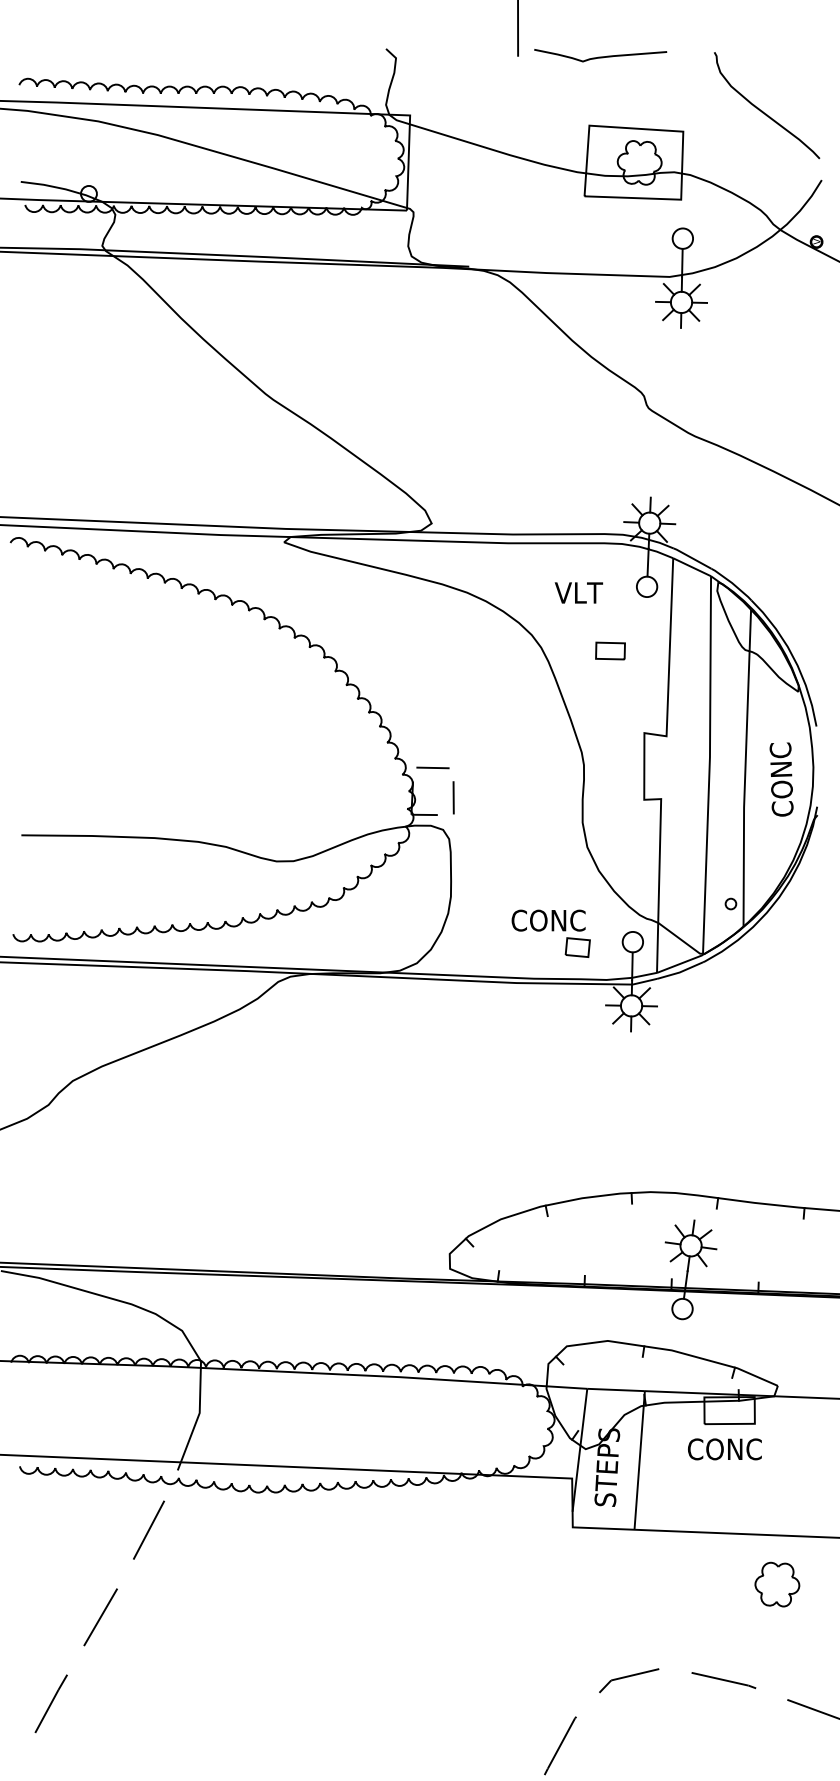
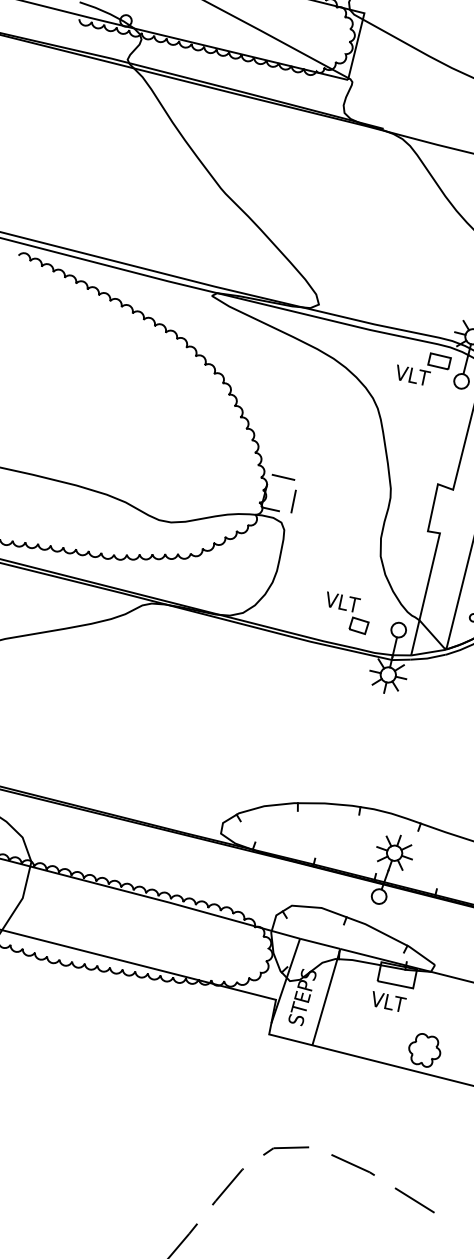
part: (610, 650) -> (439, 361), moved
text: (548, 920) -> (342, 602), CONC -> VLT
text: (724, 1449) -> (387, 1002), CONC -> VLT
part: (777, 1584) -> (424, 1050), moved

